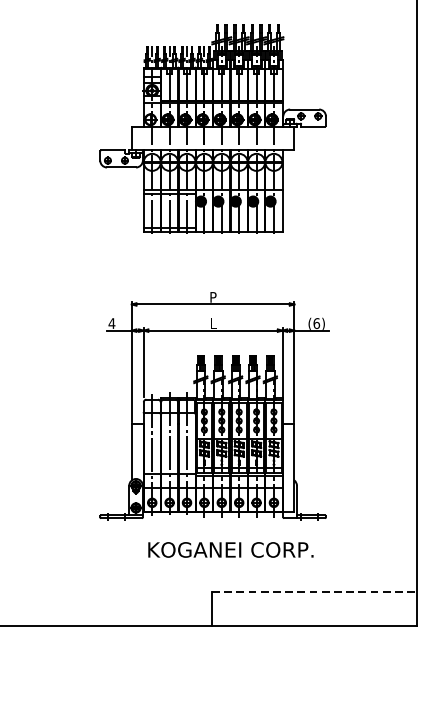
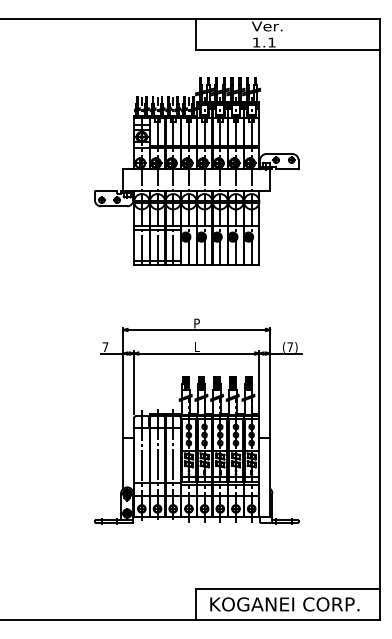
text: (111, 322) -> (105, 346), 4 -> 7
text: (316, 323) -> (290, 347), (6) -> (7)
text: (230, 550) -> (284, 604), moved
line: (314, 592) -> (288, 589), dashed -> solid

